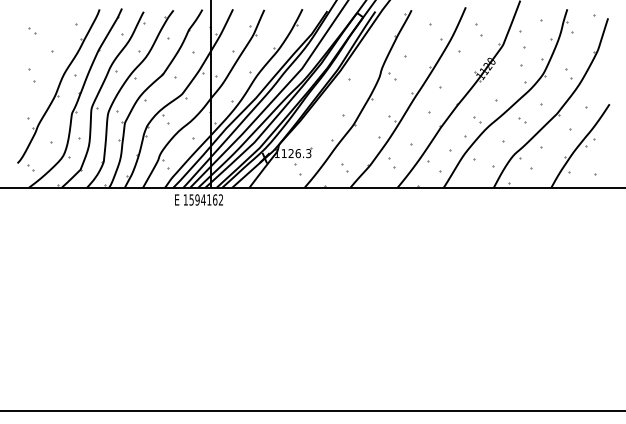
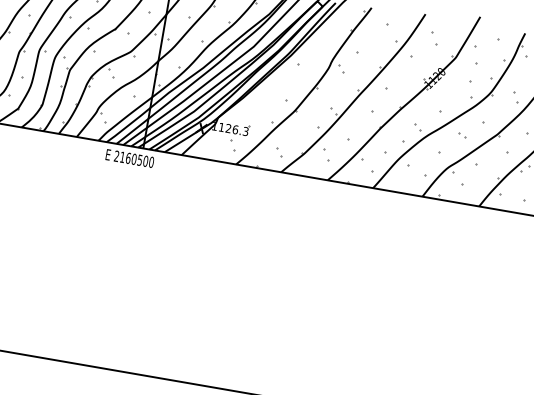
text: (203, 199) -> (134, 158), 1594162 -> 2160500

